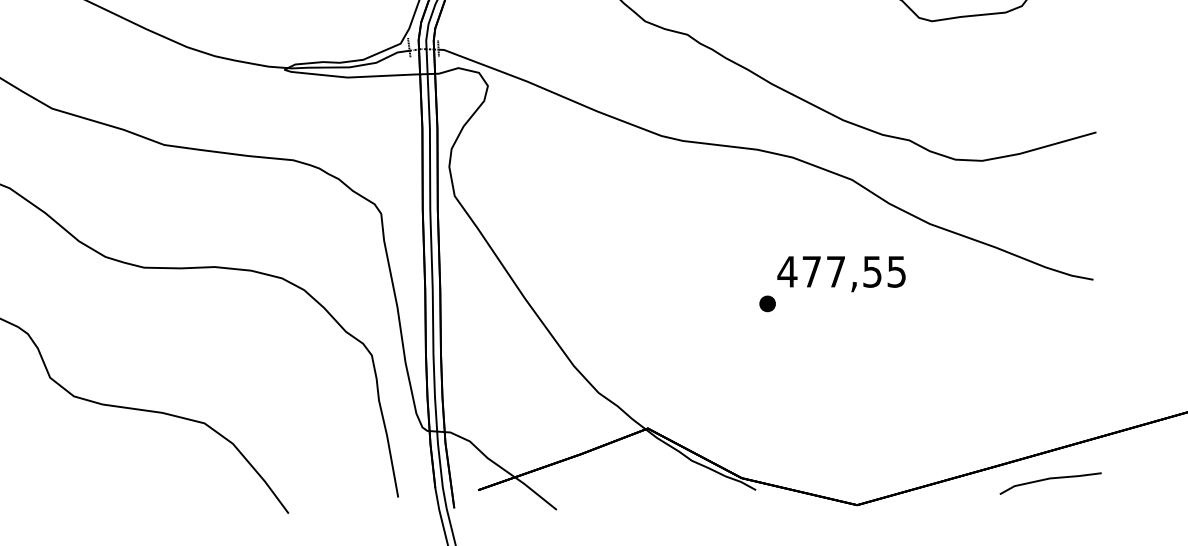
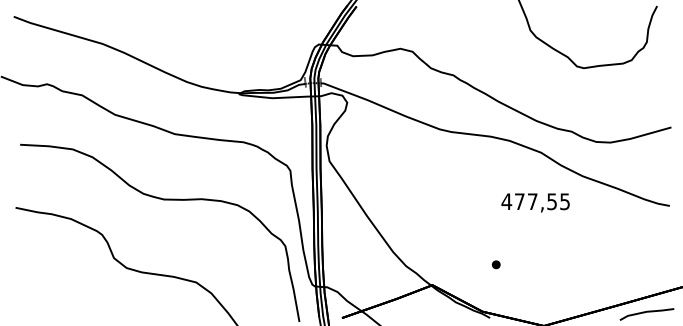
part: (768, 303) -> (496, 264), moved

